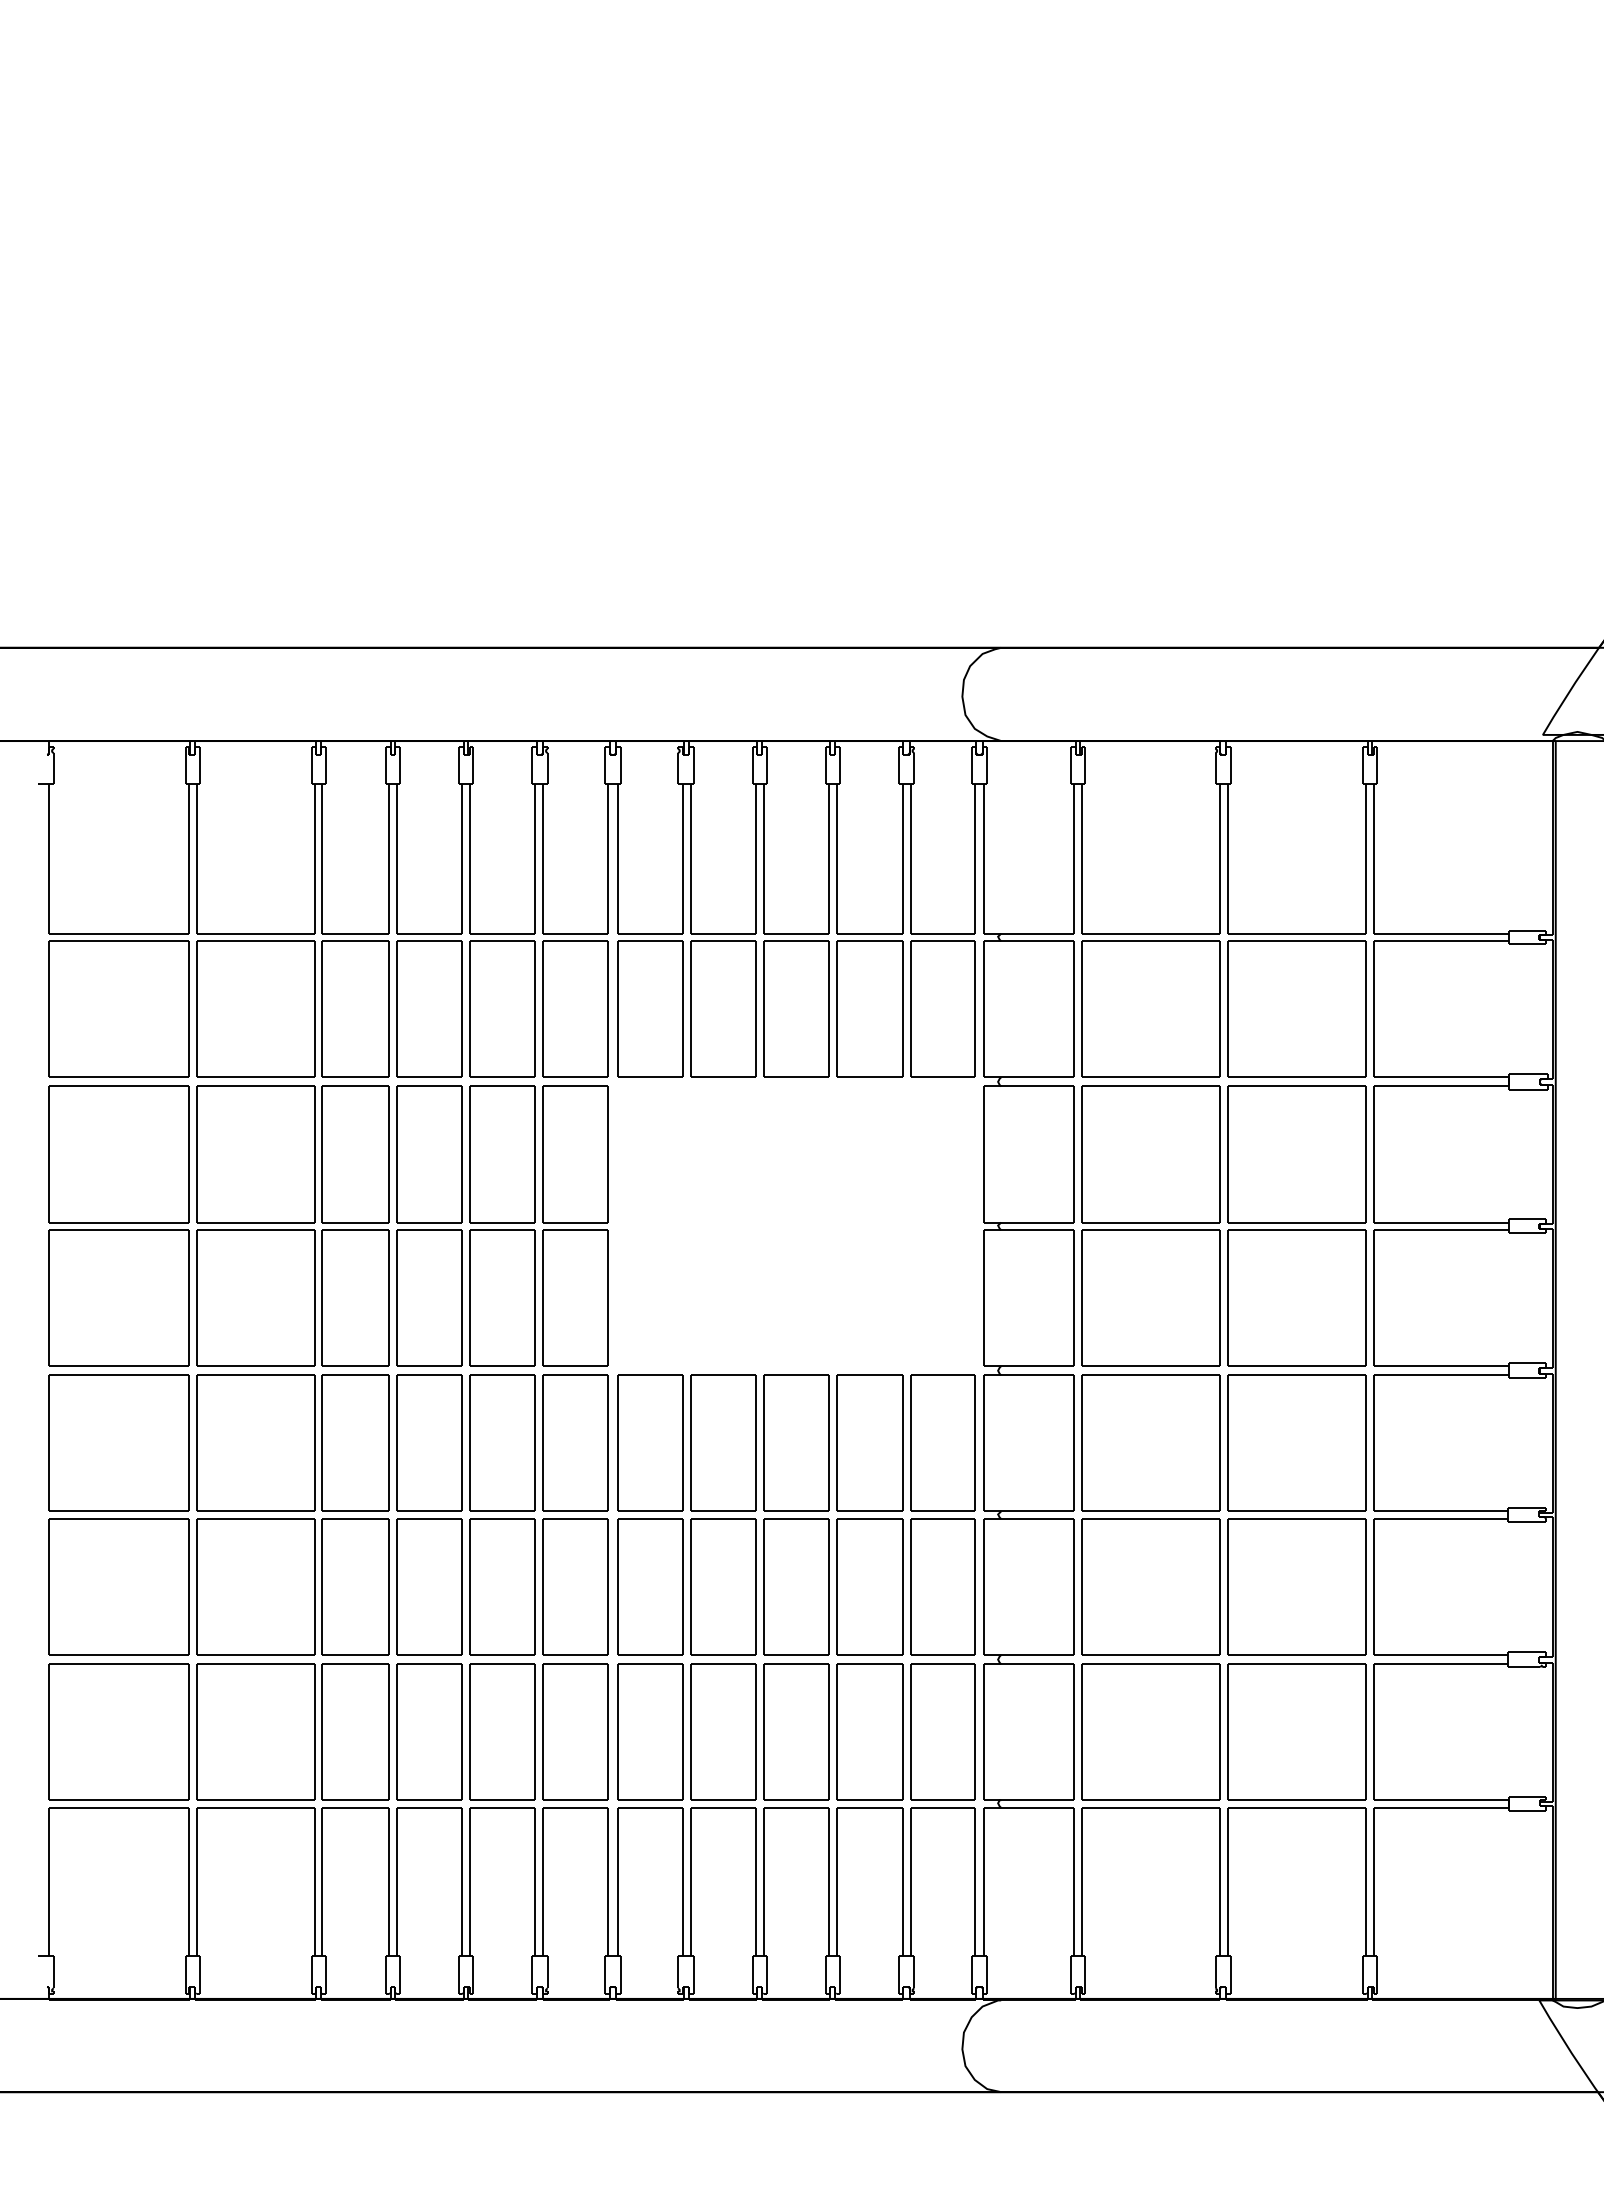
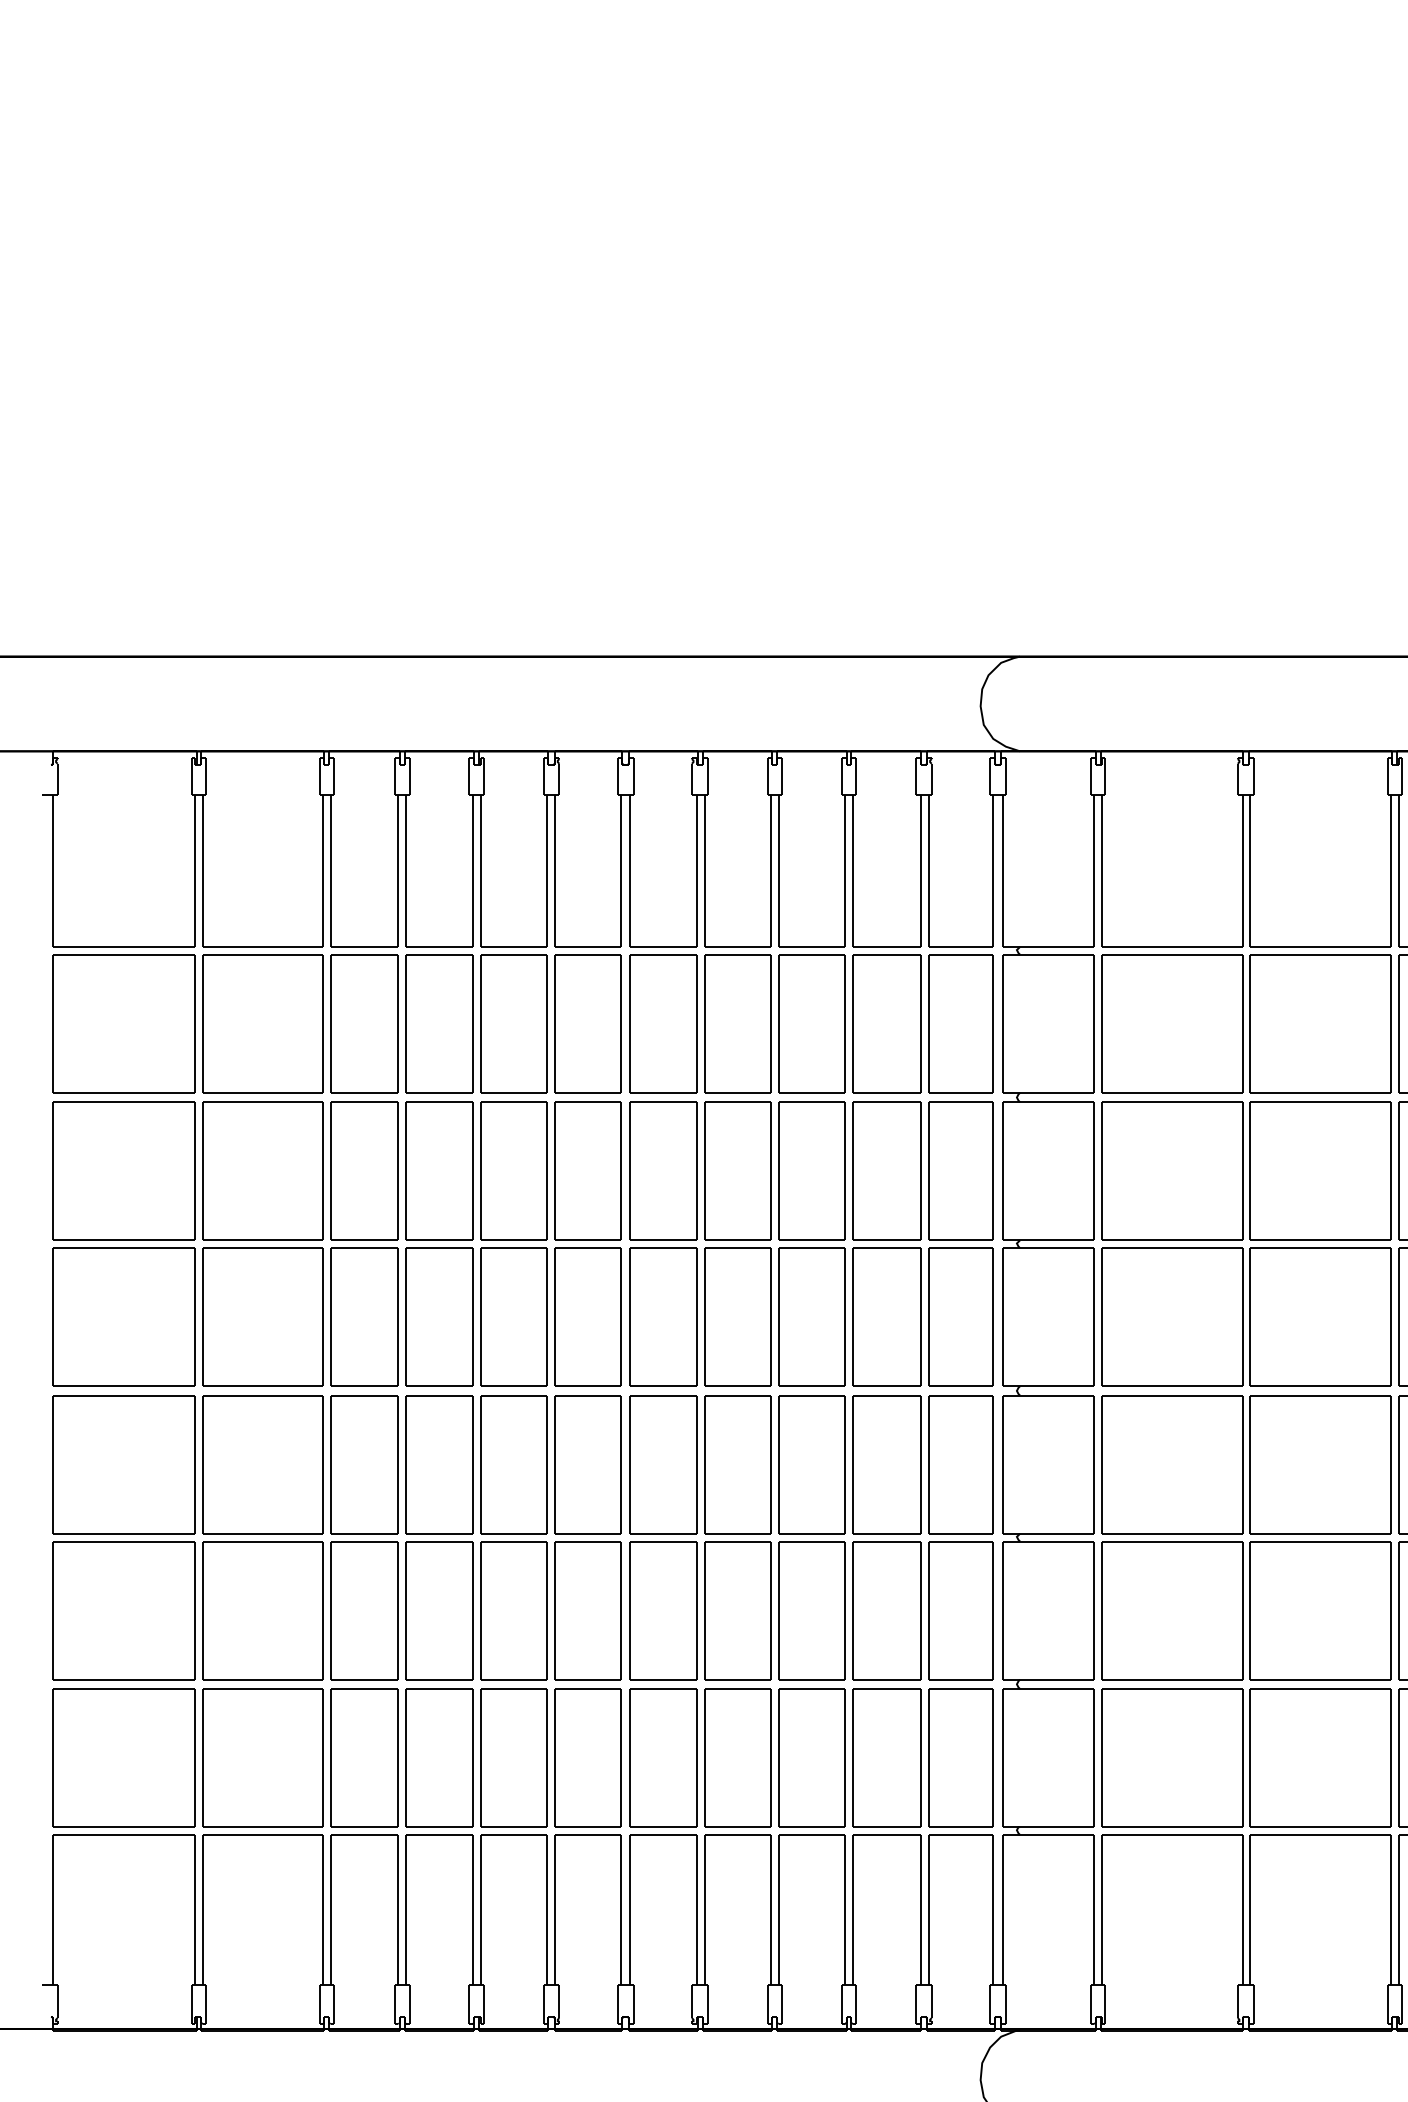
part: (796, 1225) -> (812, 1243), added

